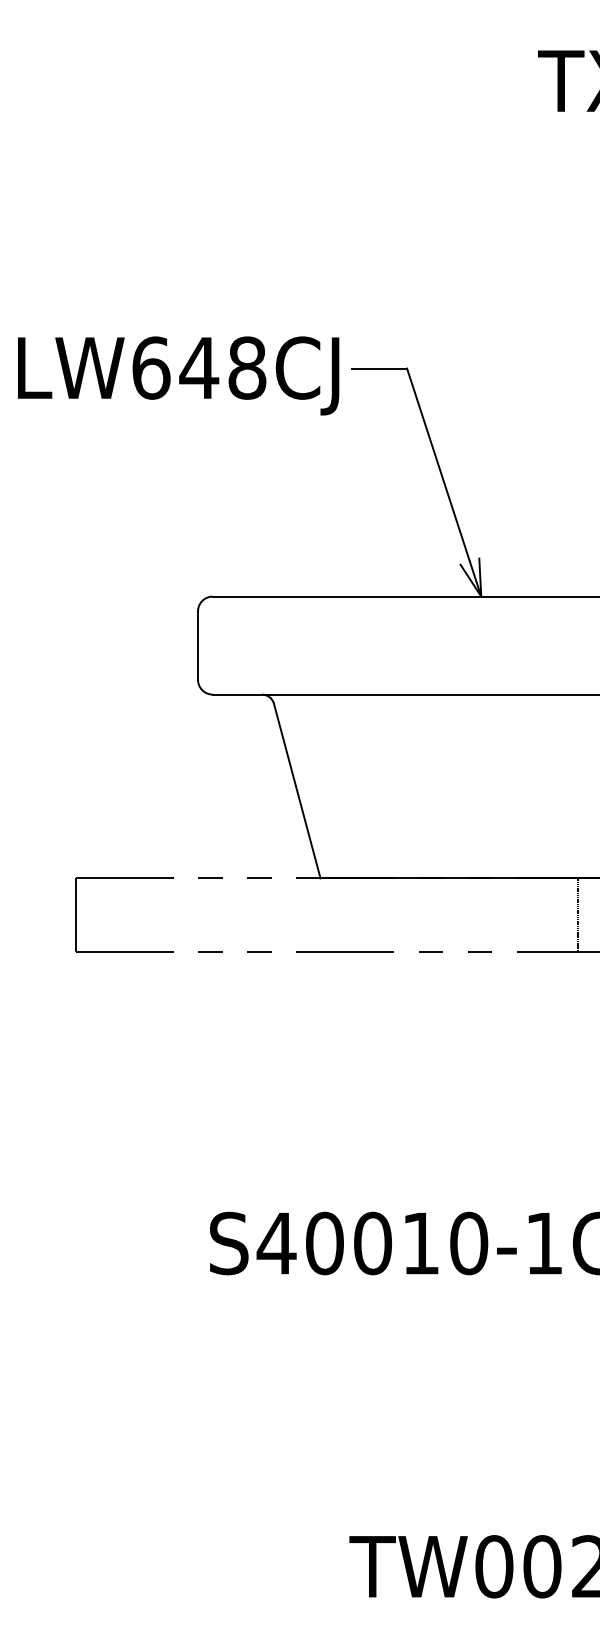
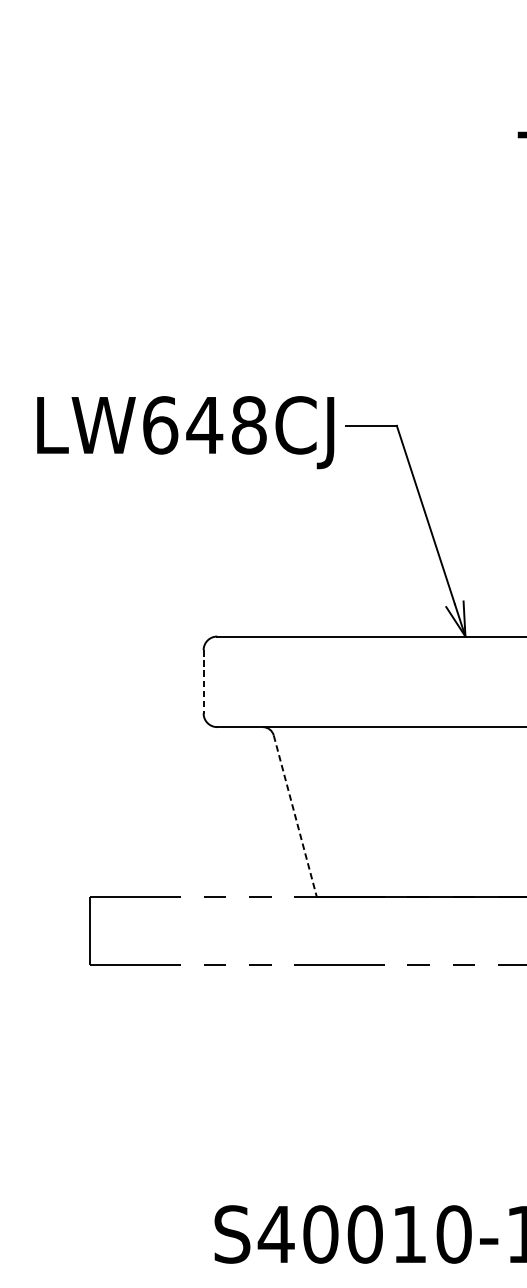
line: (198, 646) -> (204, 682), solid -> dashed
line: (297, 791) -> (295, 816), solid -> dashed

